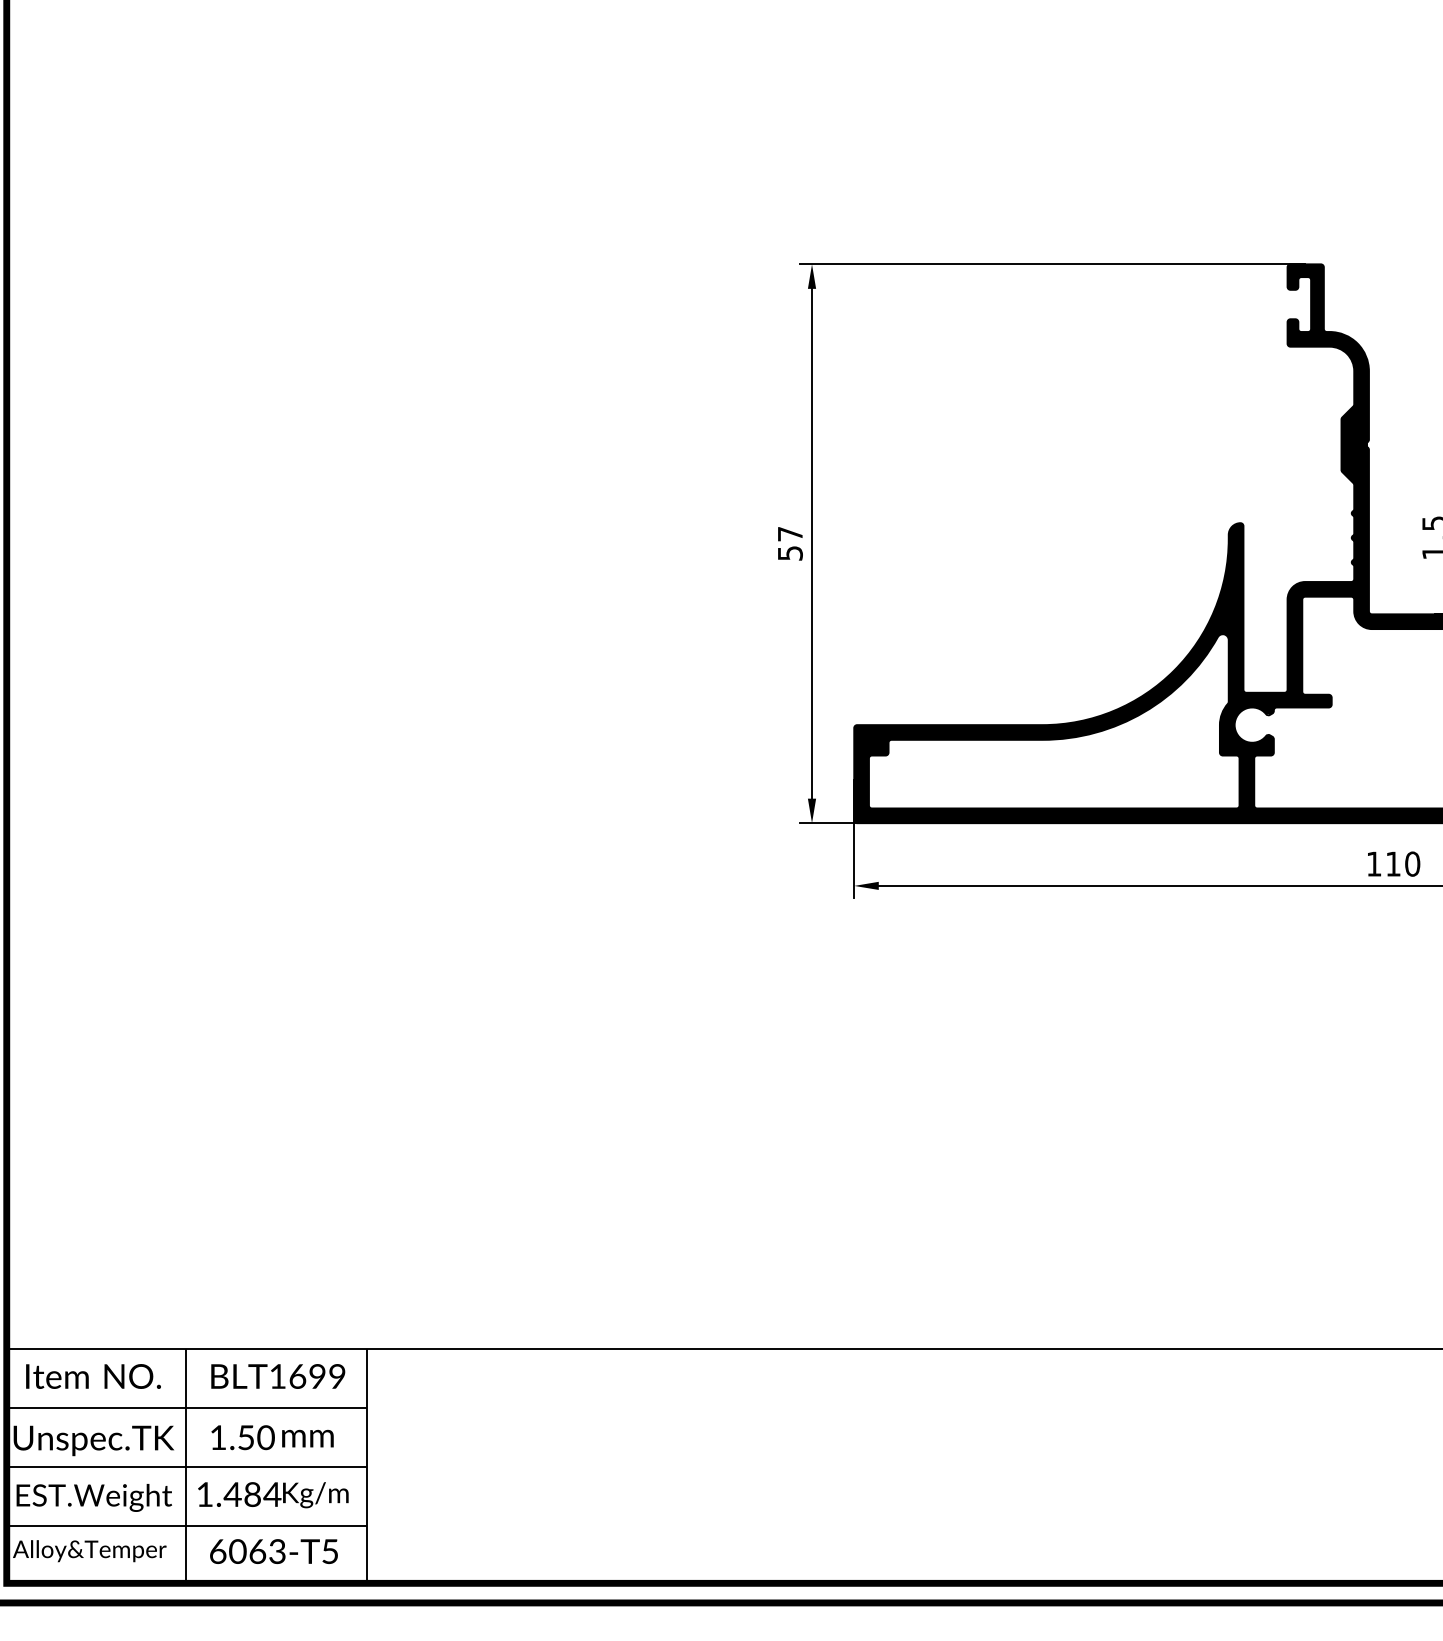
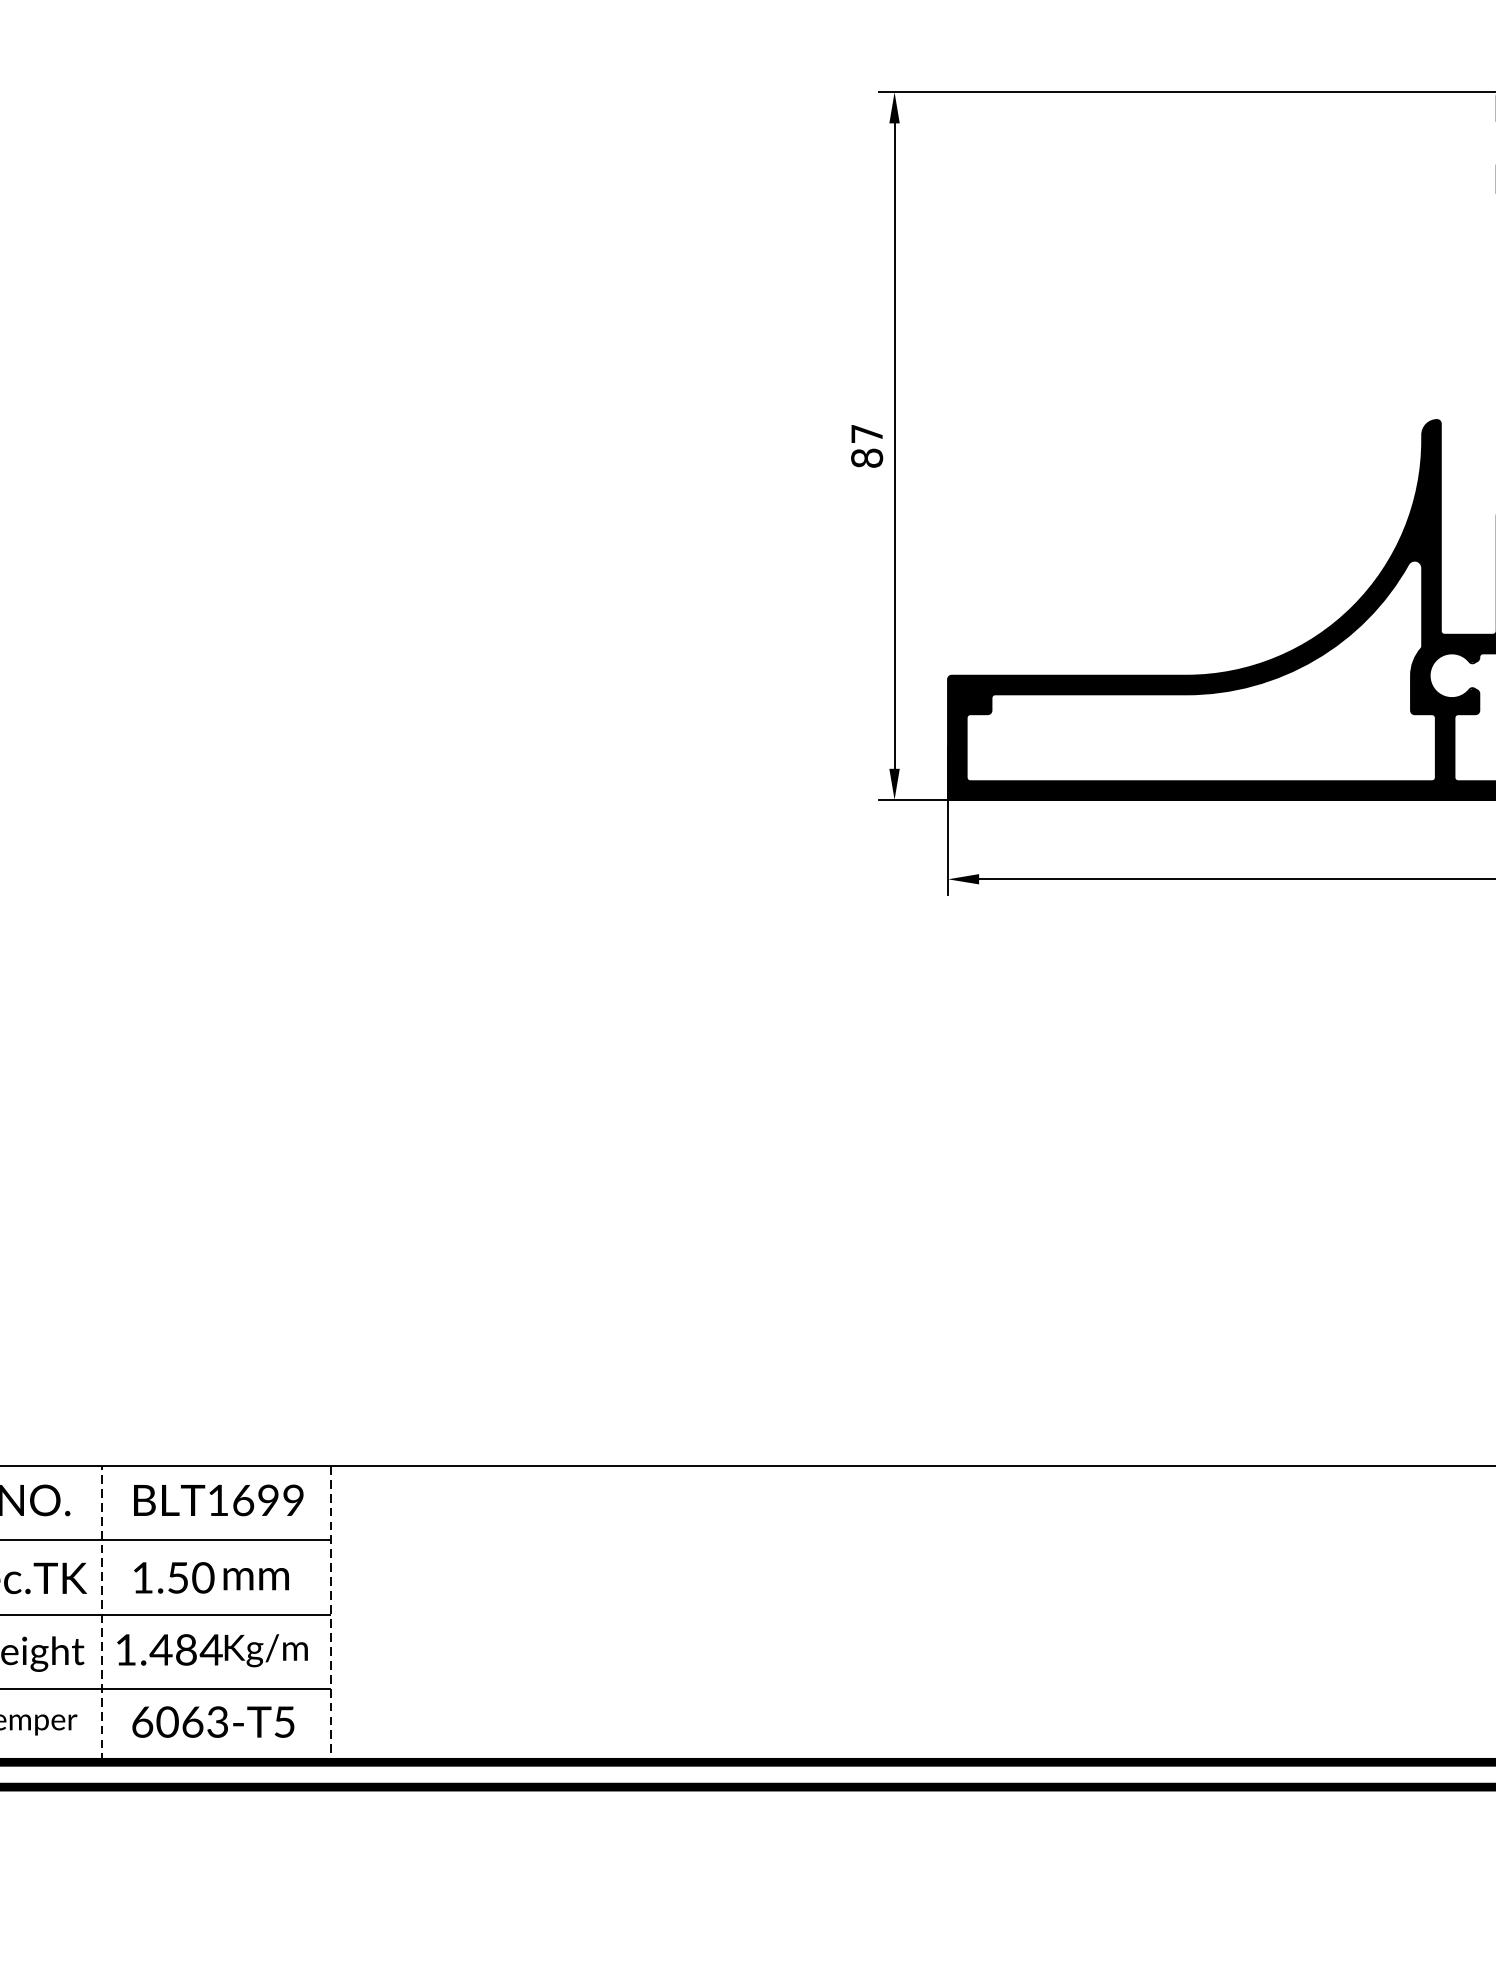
text: (789, 552) -> (866, 457), 57 -> 87
line: (185, 1465) -> (101, 1613), solid -> dashed
line: (366, 1466) -> (330, 1614), solid -> dashed

